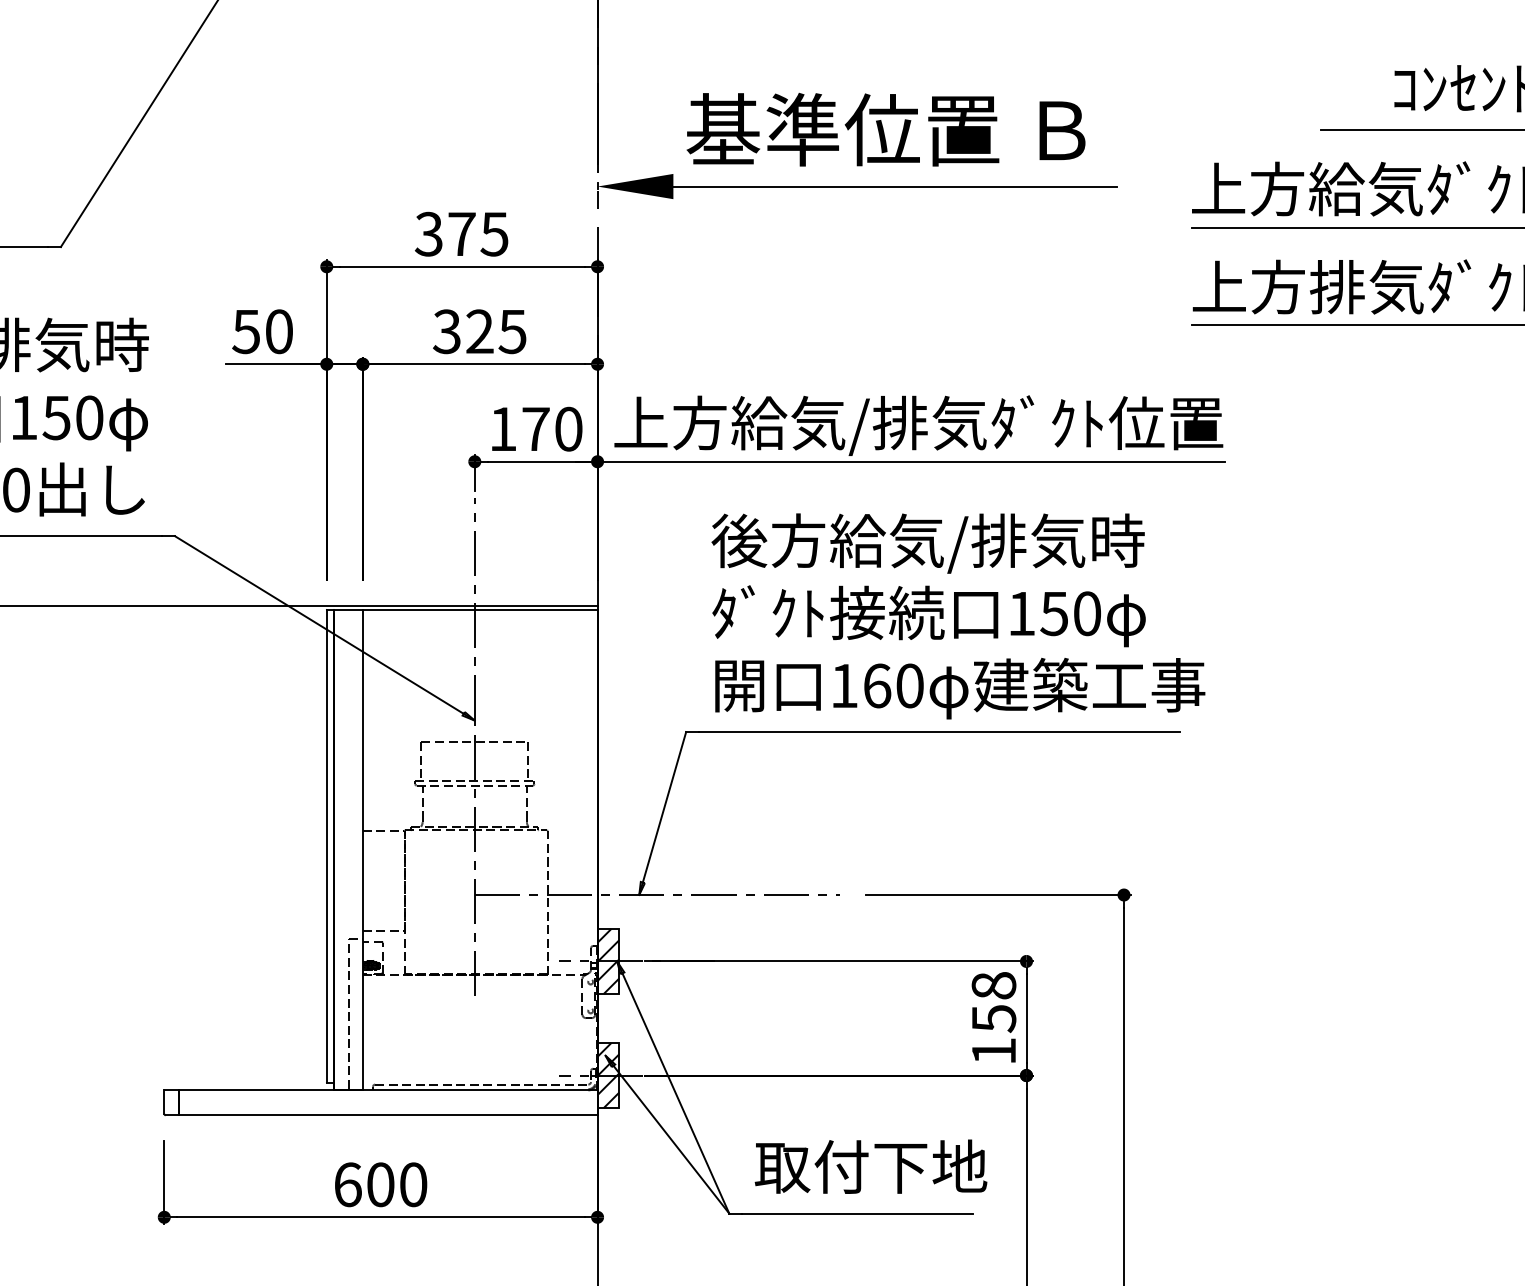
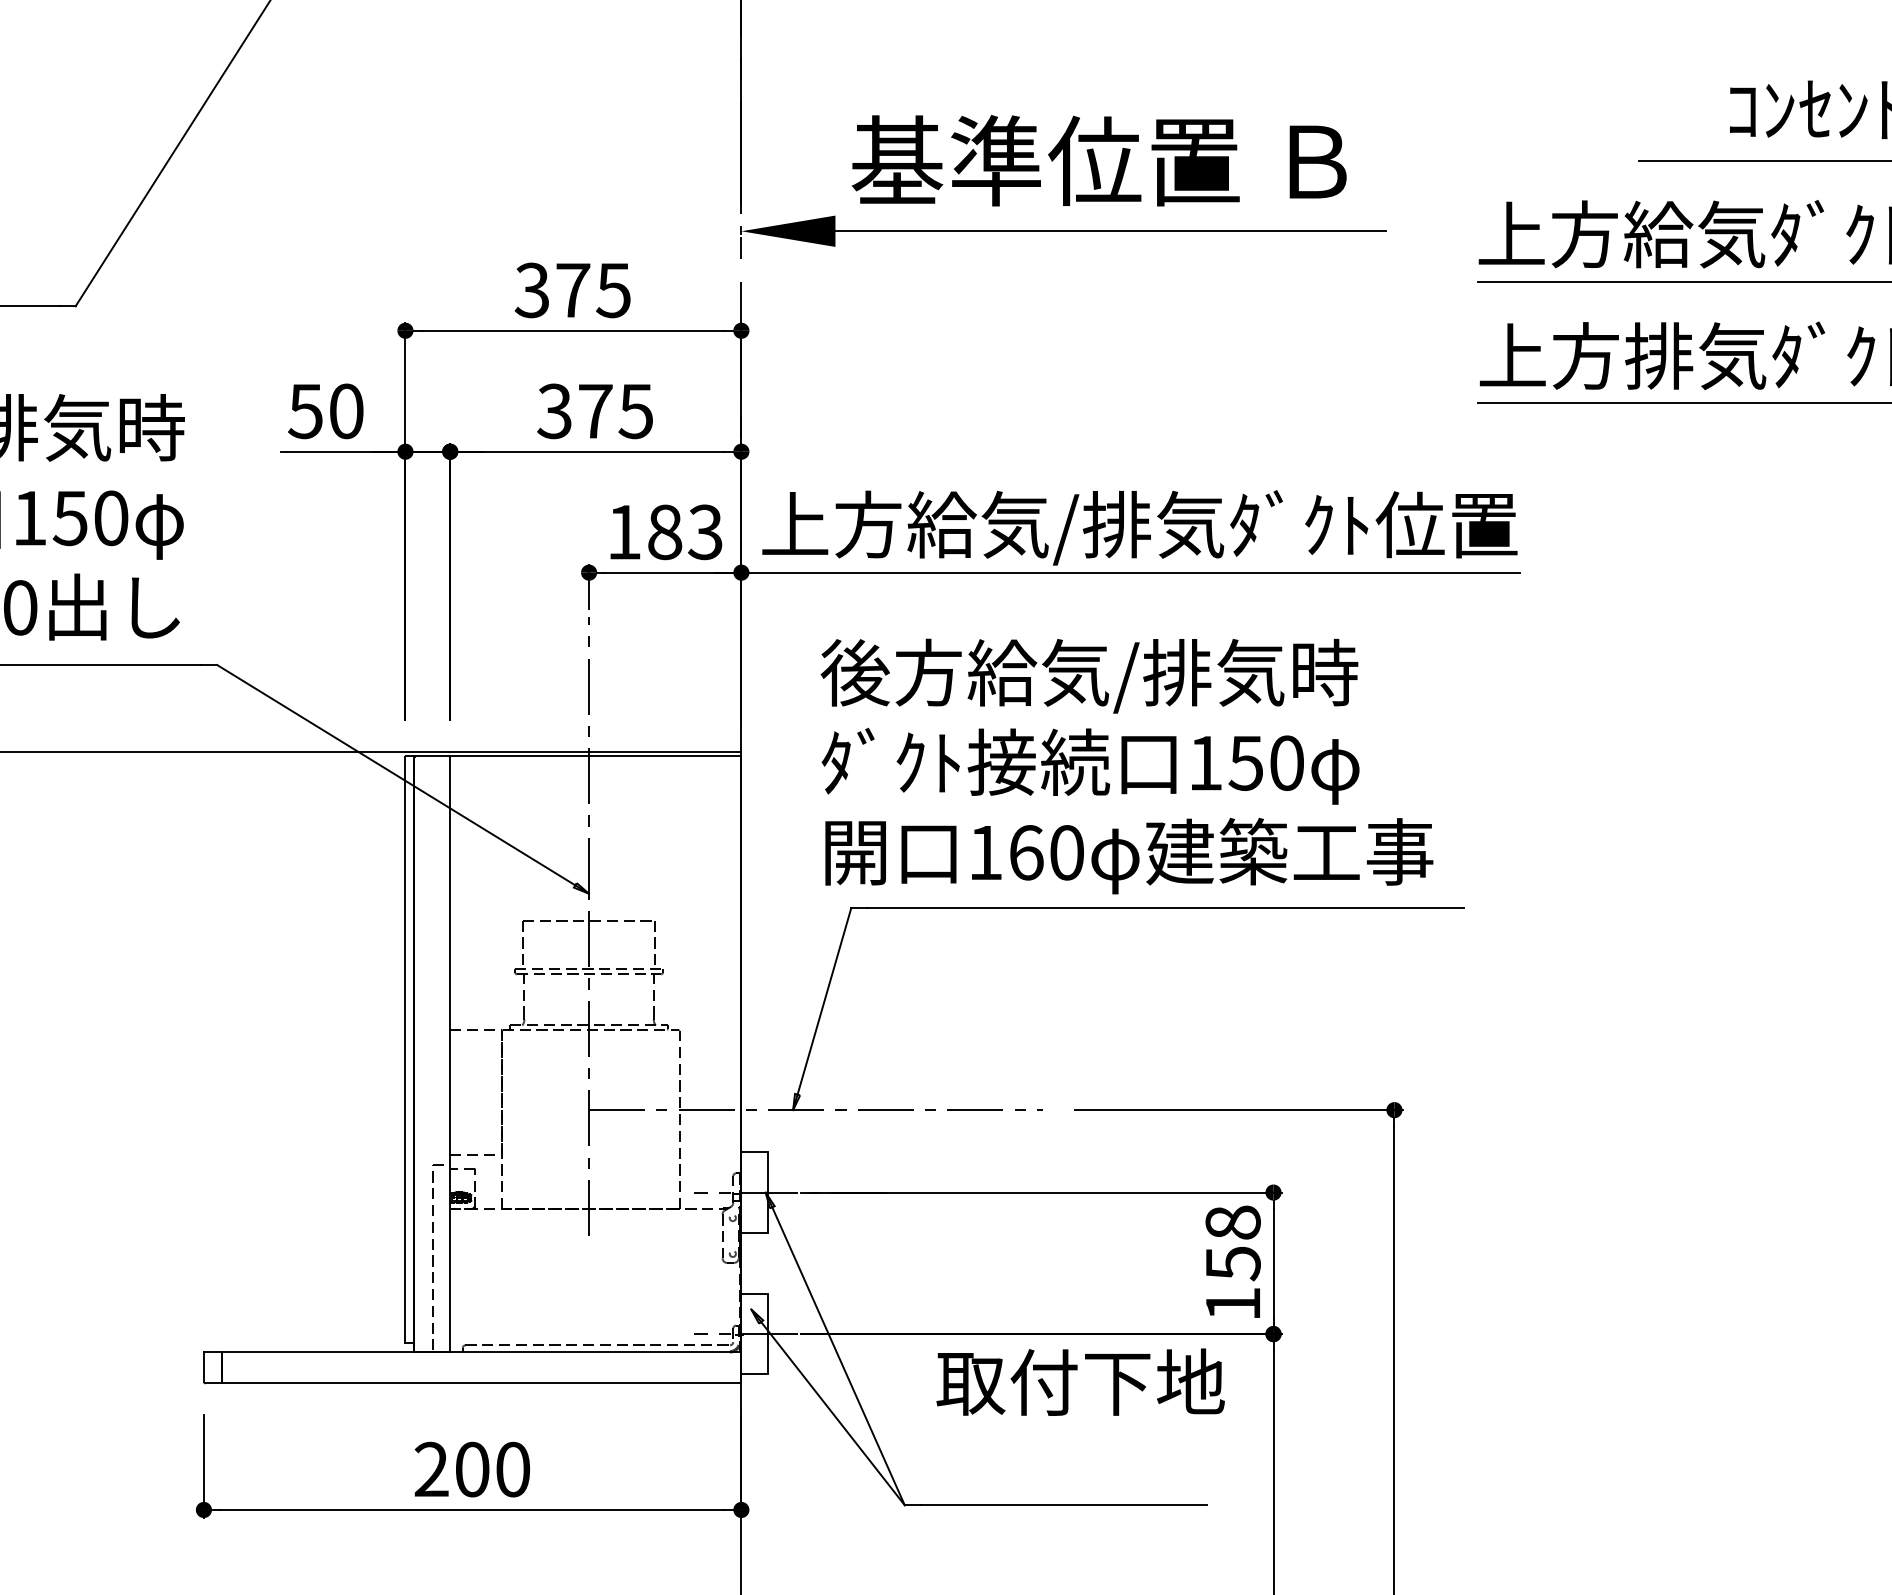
text: (479, 331) -> (595, 410), 325 -> 375
text: (552, 429) -> (685, 532), 170 -> 183
text: (957, 616) -> (1126, 766), moved
hatch: (608, 961) -> (754, 1192), removed
hatch: (608, 1075) -> (754, 1333), removed
text: (870, 1166) -> (1080, 1381), moved
text: (347, 1184) -> (431, 1469), 600 -> 200

